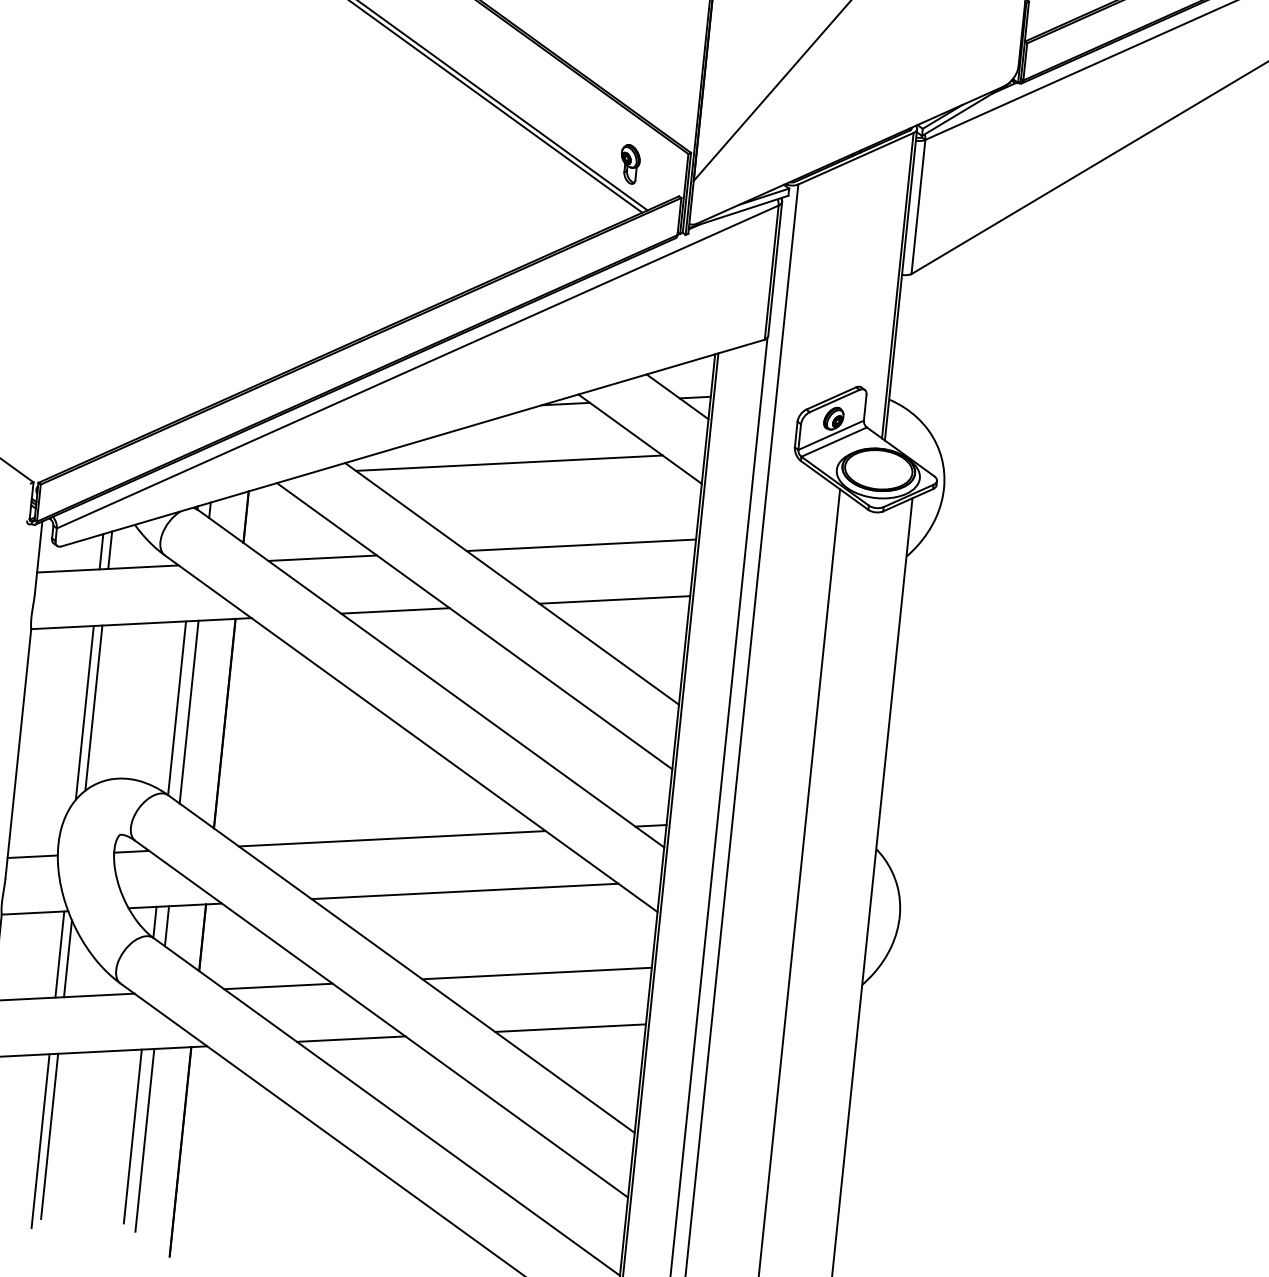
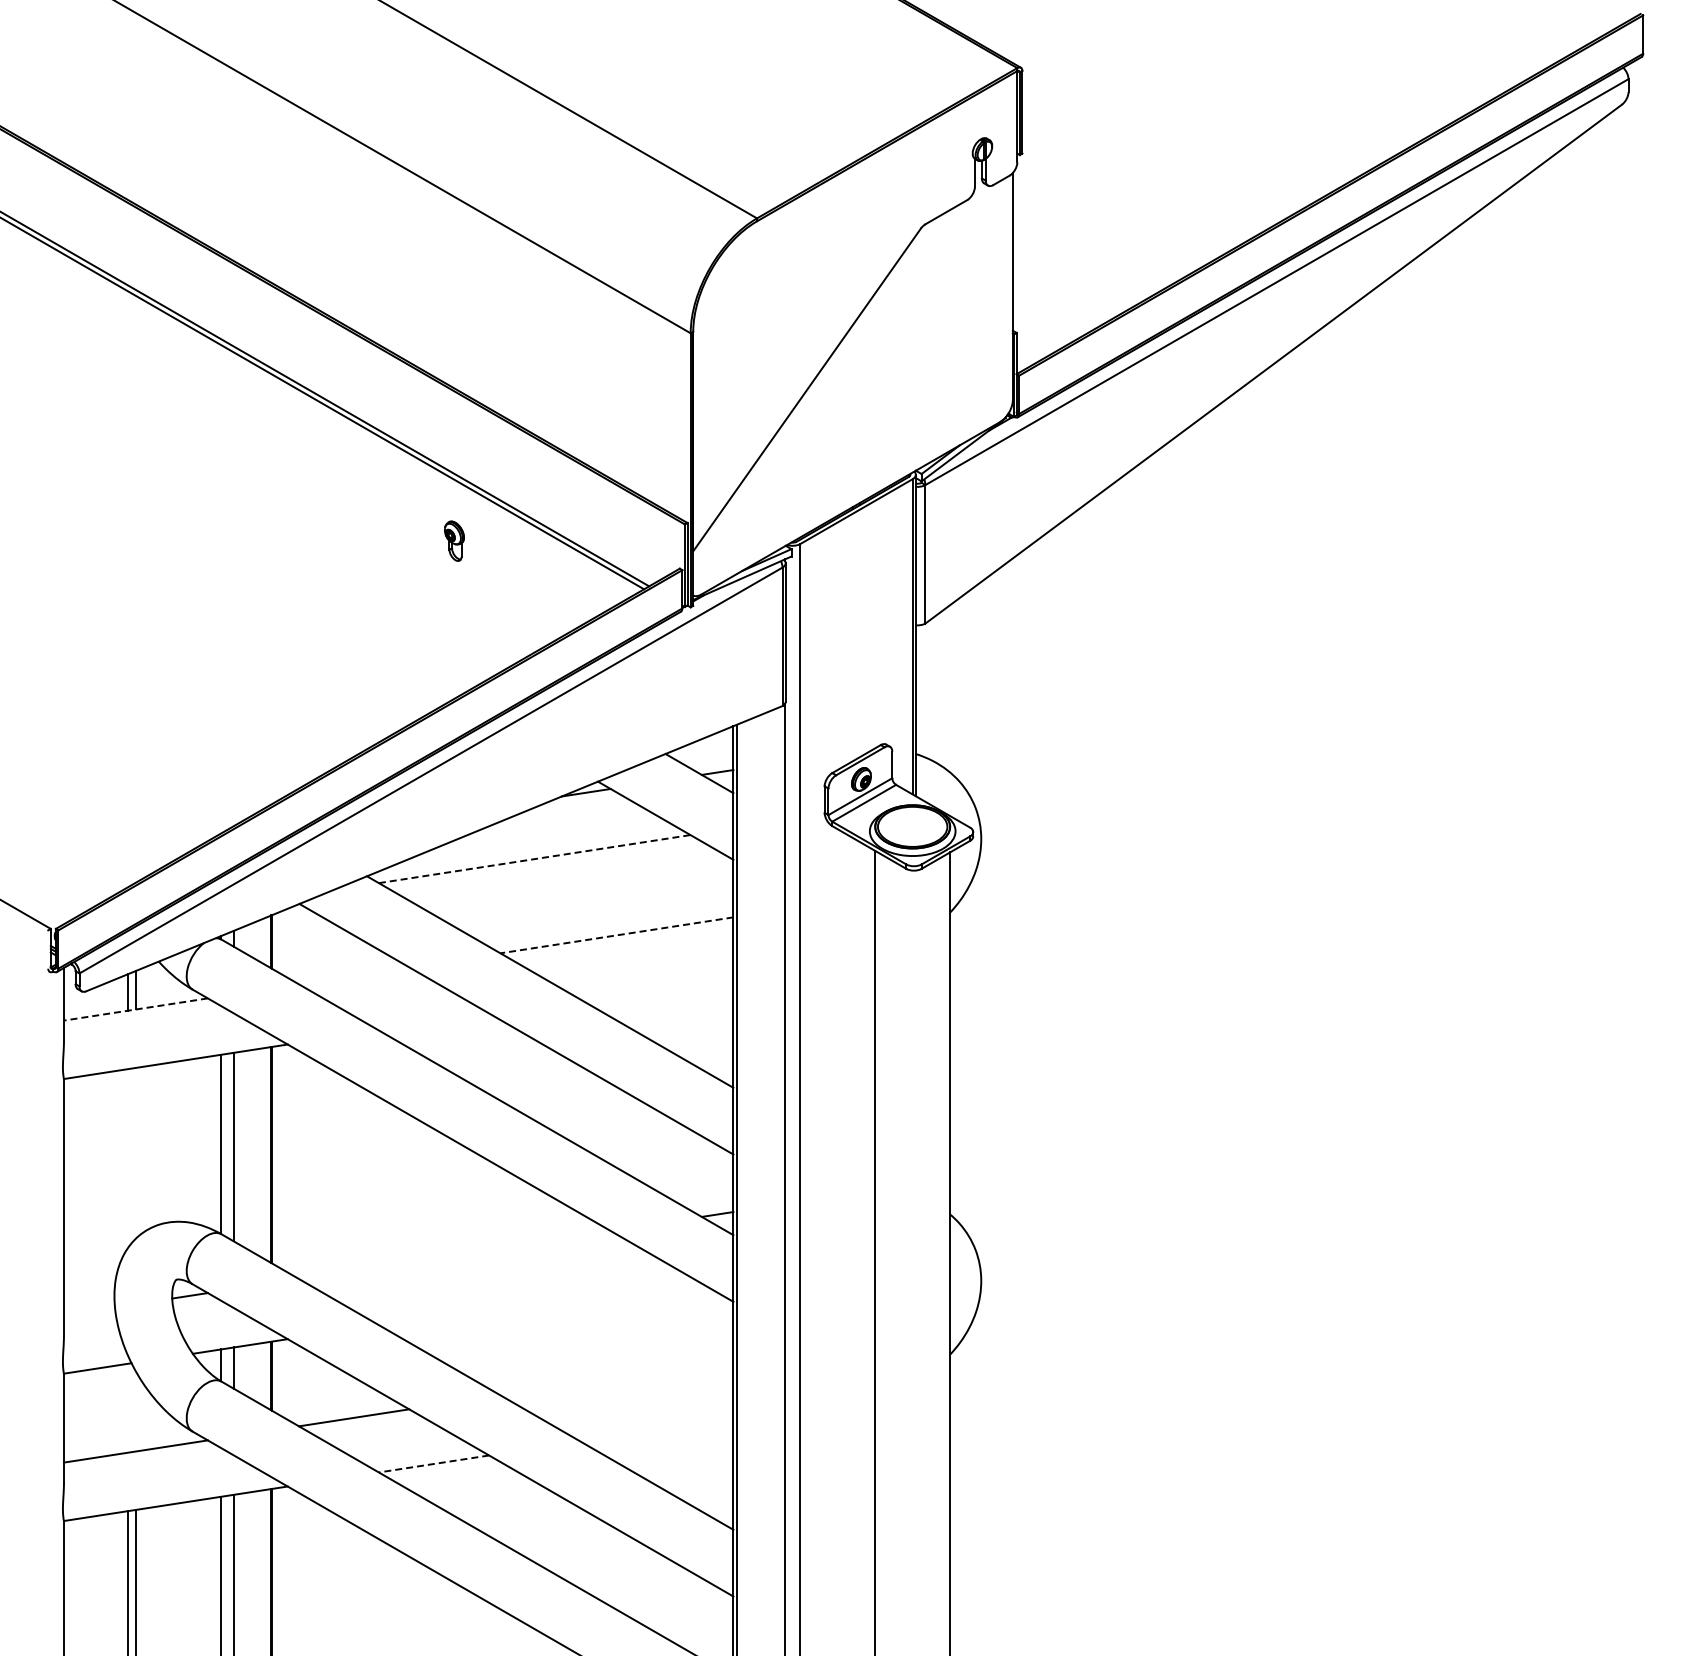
part: (630, 163) -> (454, 540), moved
line: (509, 463) -> (534, 859), solid -> dashed
line: (580, 545) -> (616, 935), solid -> dashed
line: (323, 557) -> (354, 975), removed
line: (107, 568) -> (135, 1009), solid -> dashed
line: (614, 599) -> (656, 987), removed
line: (395, 610) -> (433, 1021), removed
line: (94, 707) -> (136, 1152), removed
line: (84, 712) -> (127, 1158), removed
line: (392, 838) -> (454, 1254), removed
line: (31, 856) -> (88, 1311), removed
line: (464, 891) -> (534, 1301), removed
line: (59, 953) -> (127, 1407), removed
line: (68, 958) -> (136, 1411), removed
line: (536, 973) -> (616, 1377), removed
line: (570, 1028) -> (656, 1429), removed
line: (351, 1038) -> (434, 1463), solid -> dashed

